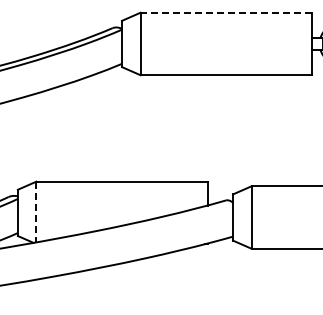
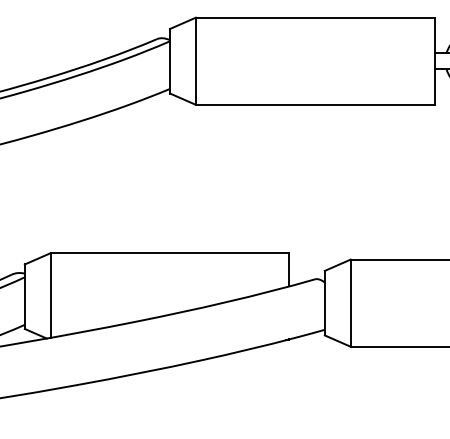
line: (226, 12) -> (315, 17), dashed -> solid
line: (36, 212) -> (50, 296), dashed -> solid

